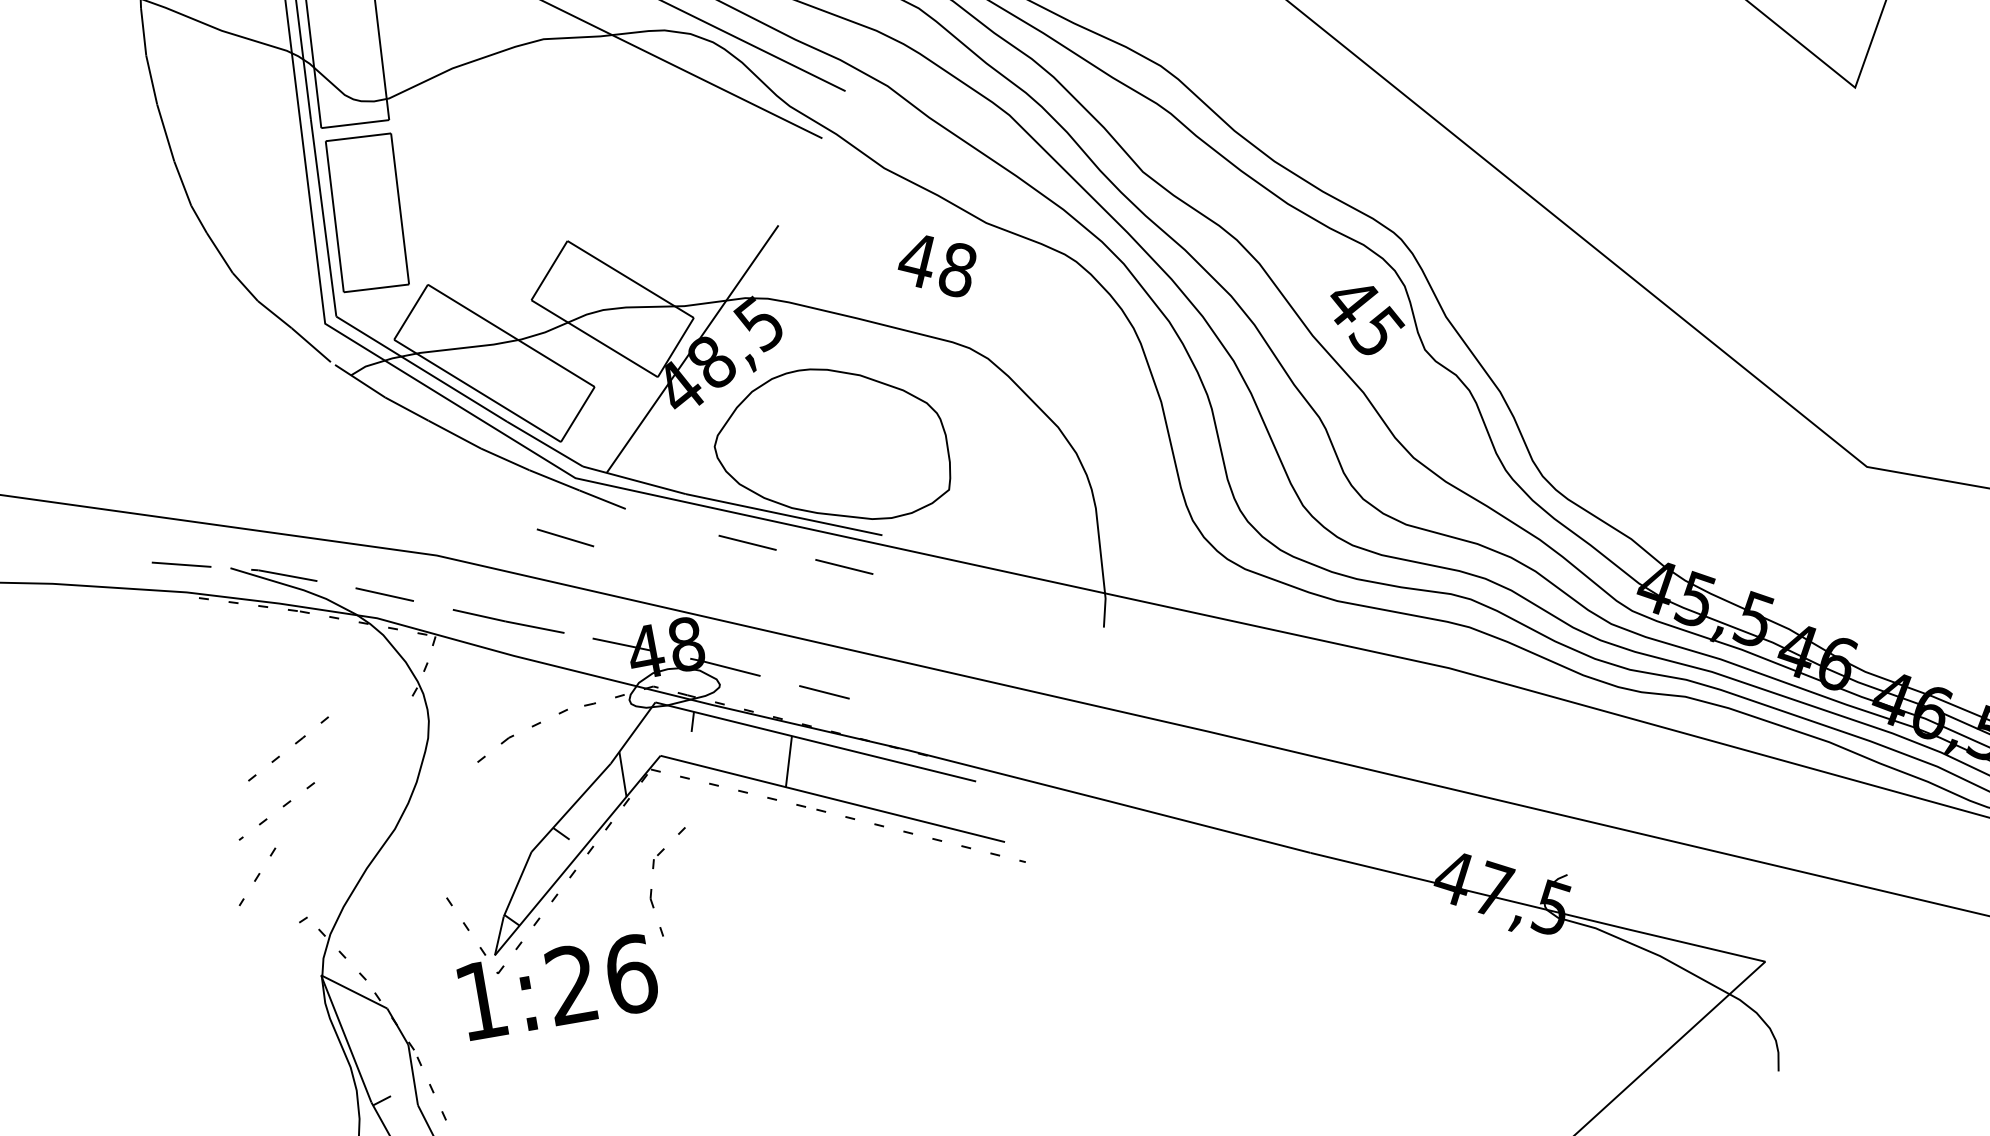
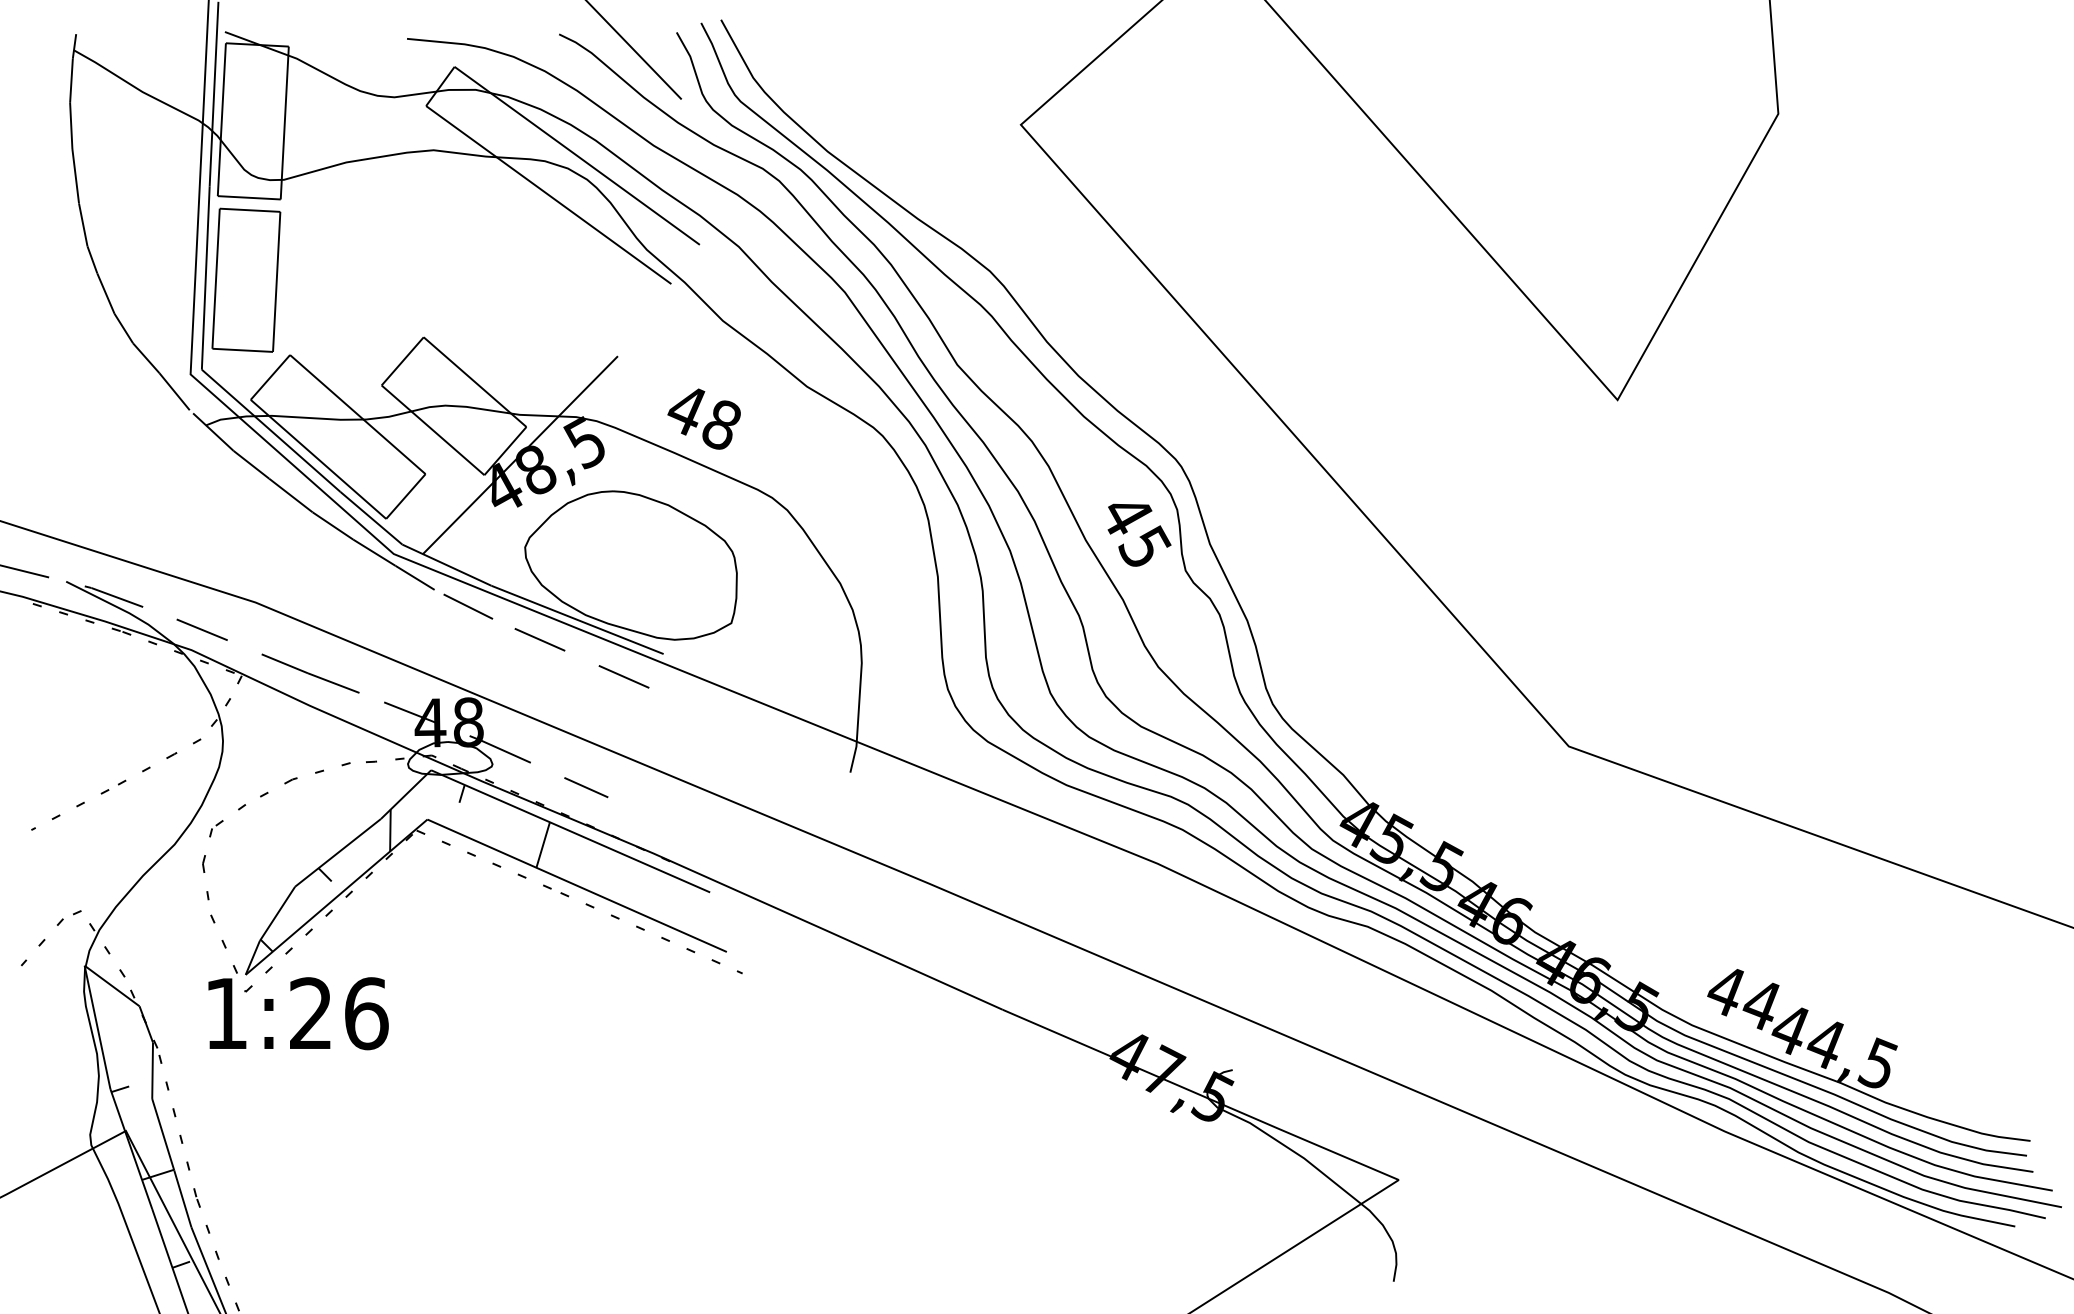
text: (937, 266) -> (703, 418), moved
line: (565, 537) -> (468, 606), moved
part: (295, 743) -> (166, 758), moved
line: (257, 877) -> (42, 942), moved
part: (651, 889) -> (205, 855), moved

